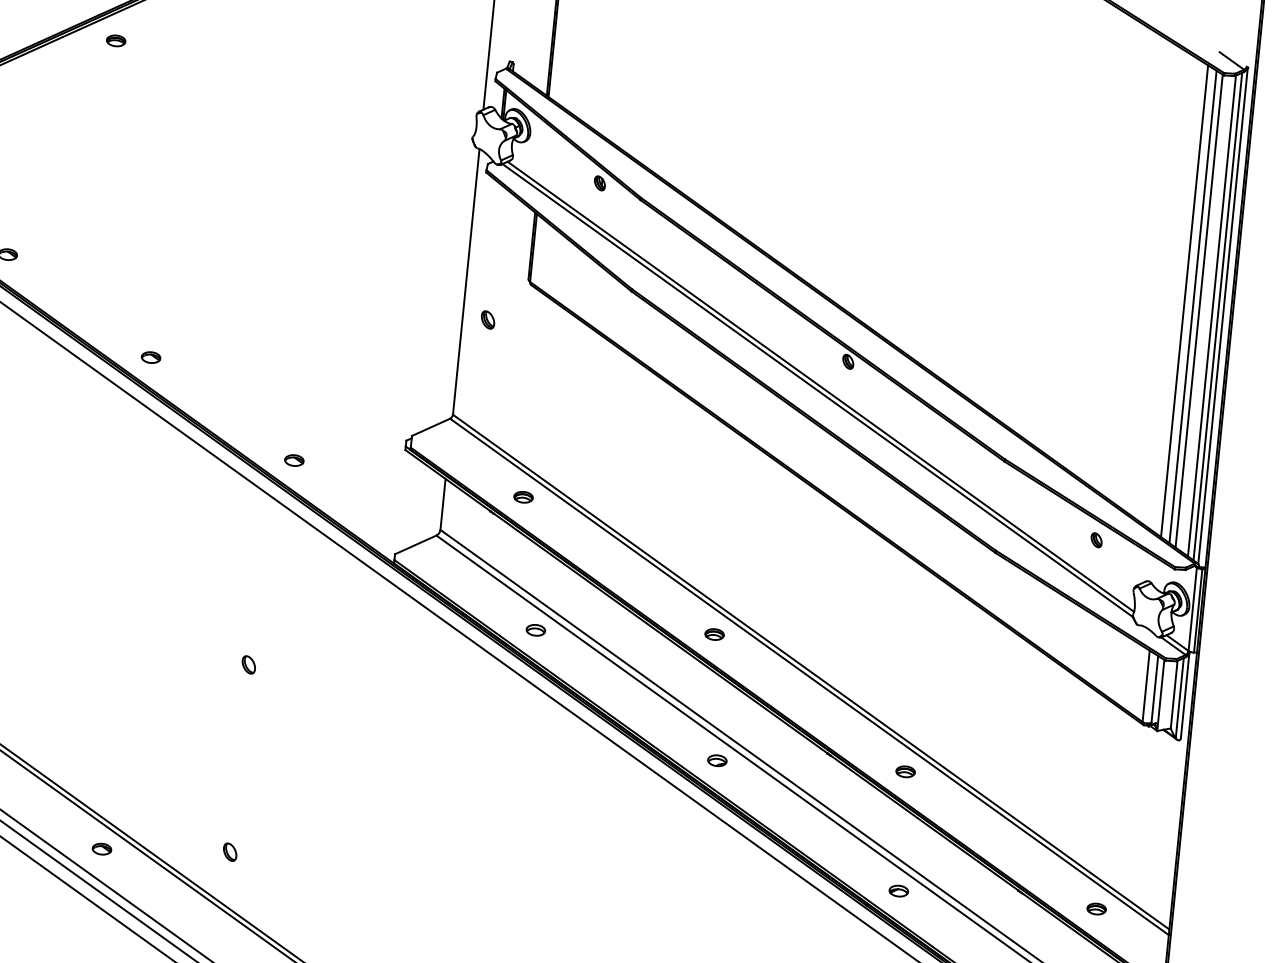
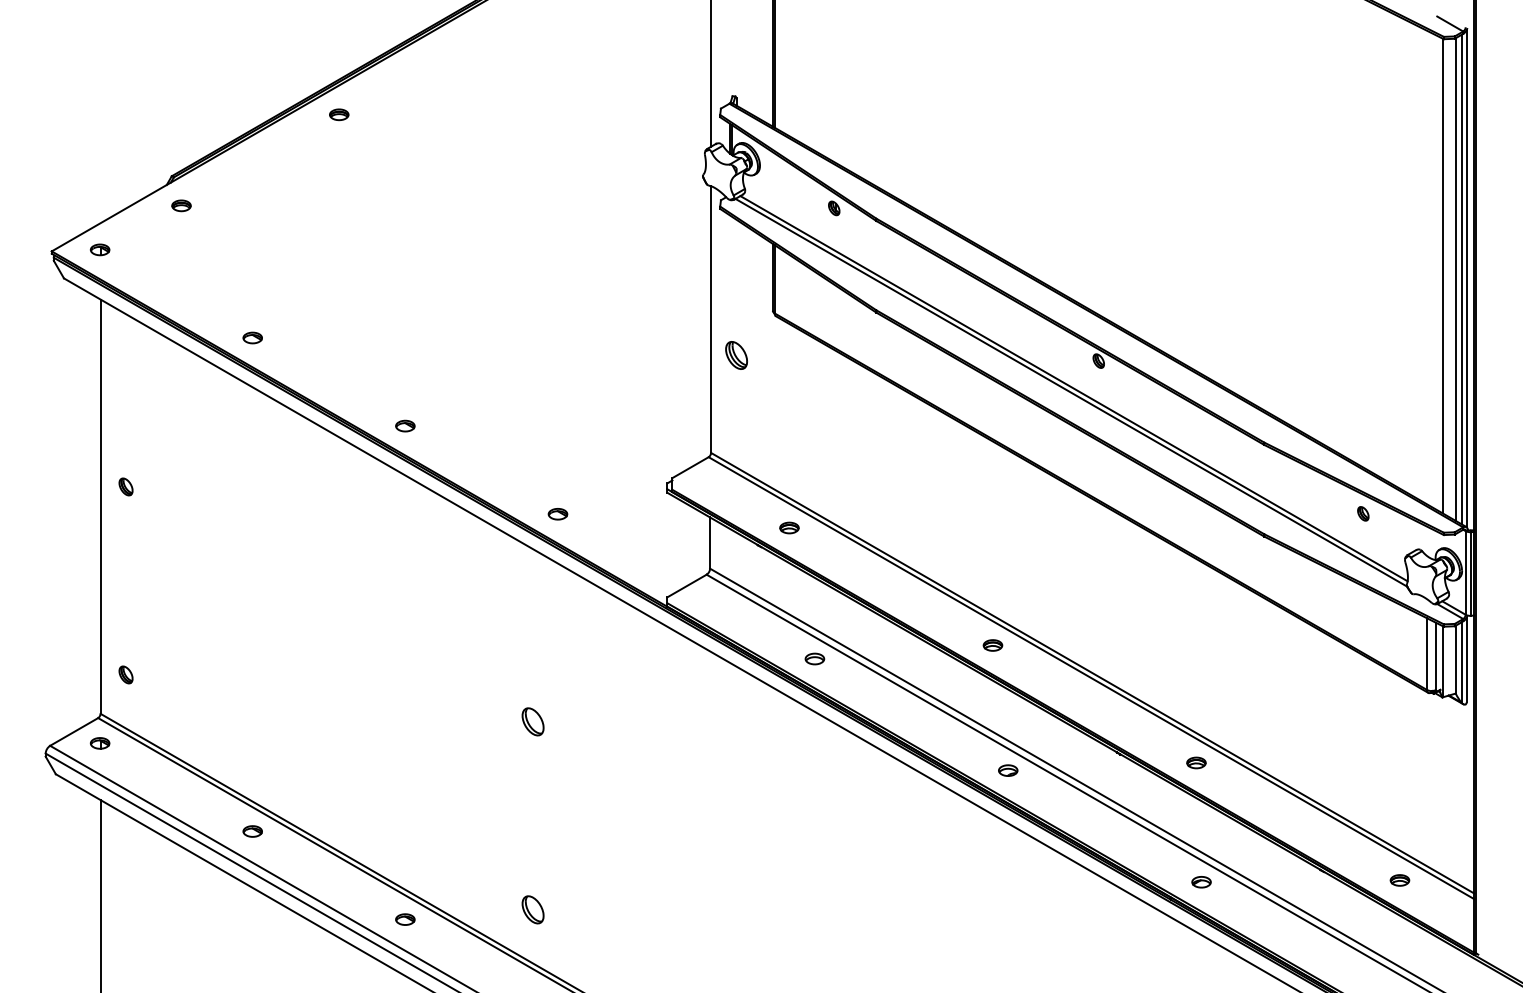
line: (1185, 301) -> (1427, 267), removed
line: (1192, 307) -> (1435, 272), removed
part: (488, 319) -> (736, 354), size x1.6
part: (248, 664) -> (532, 721), size x1.6
part: (229, 851) -> (532, 909), size x1.6

